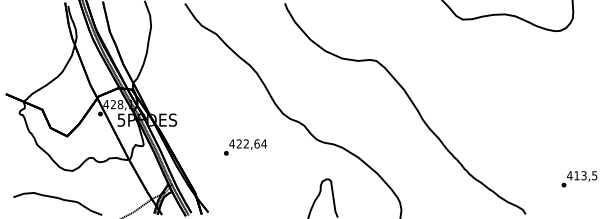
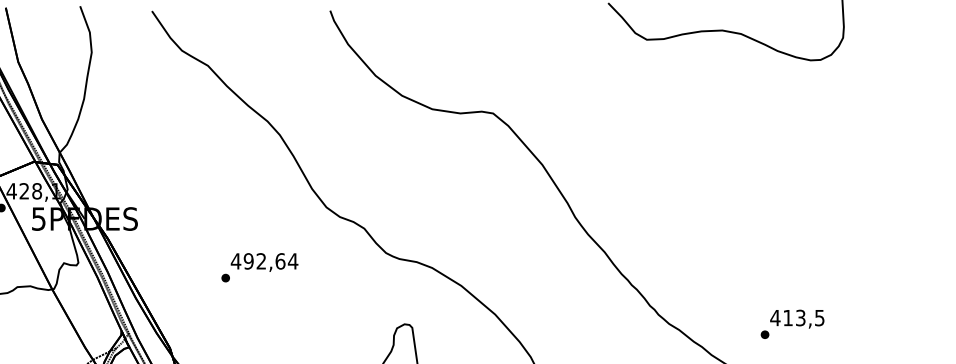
text: (238, 143) -> (247, 260), 422,64 -> 492,64
text: (579, 179) -> (792, 324), moved

